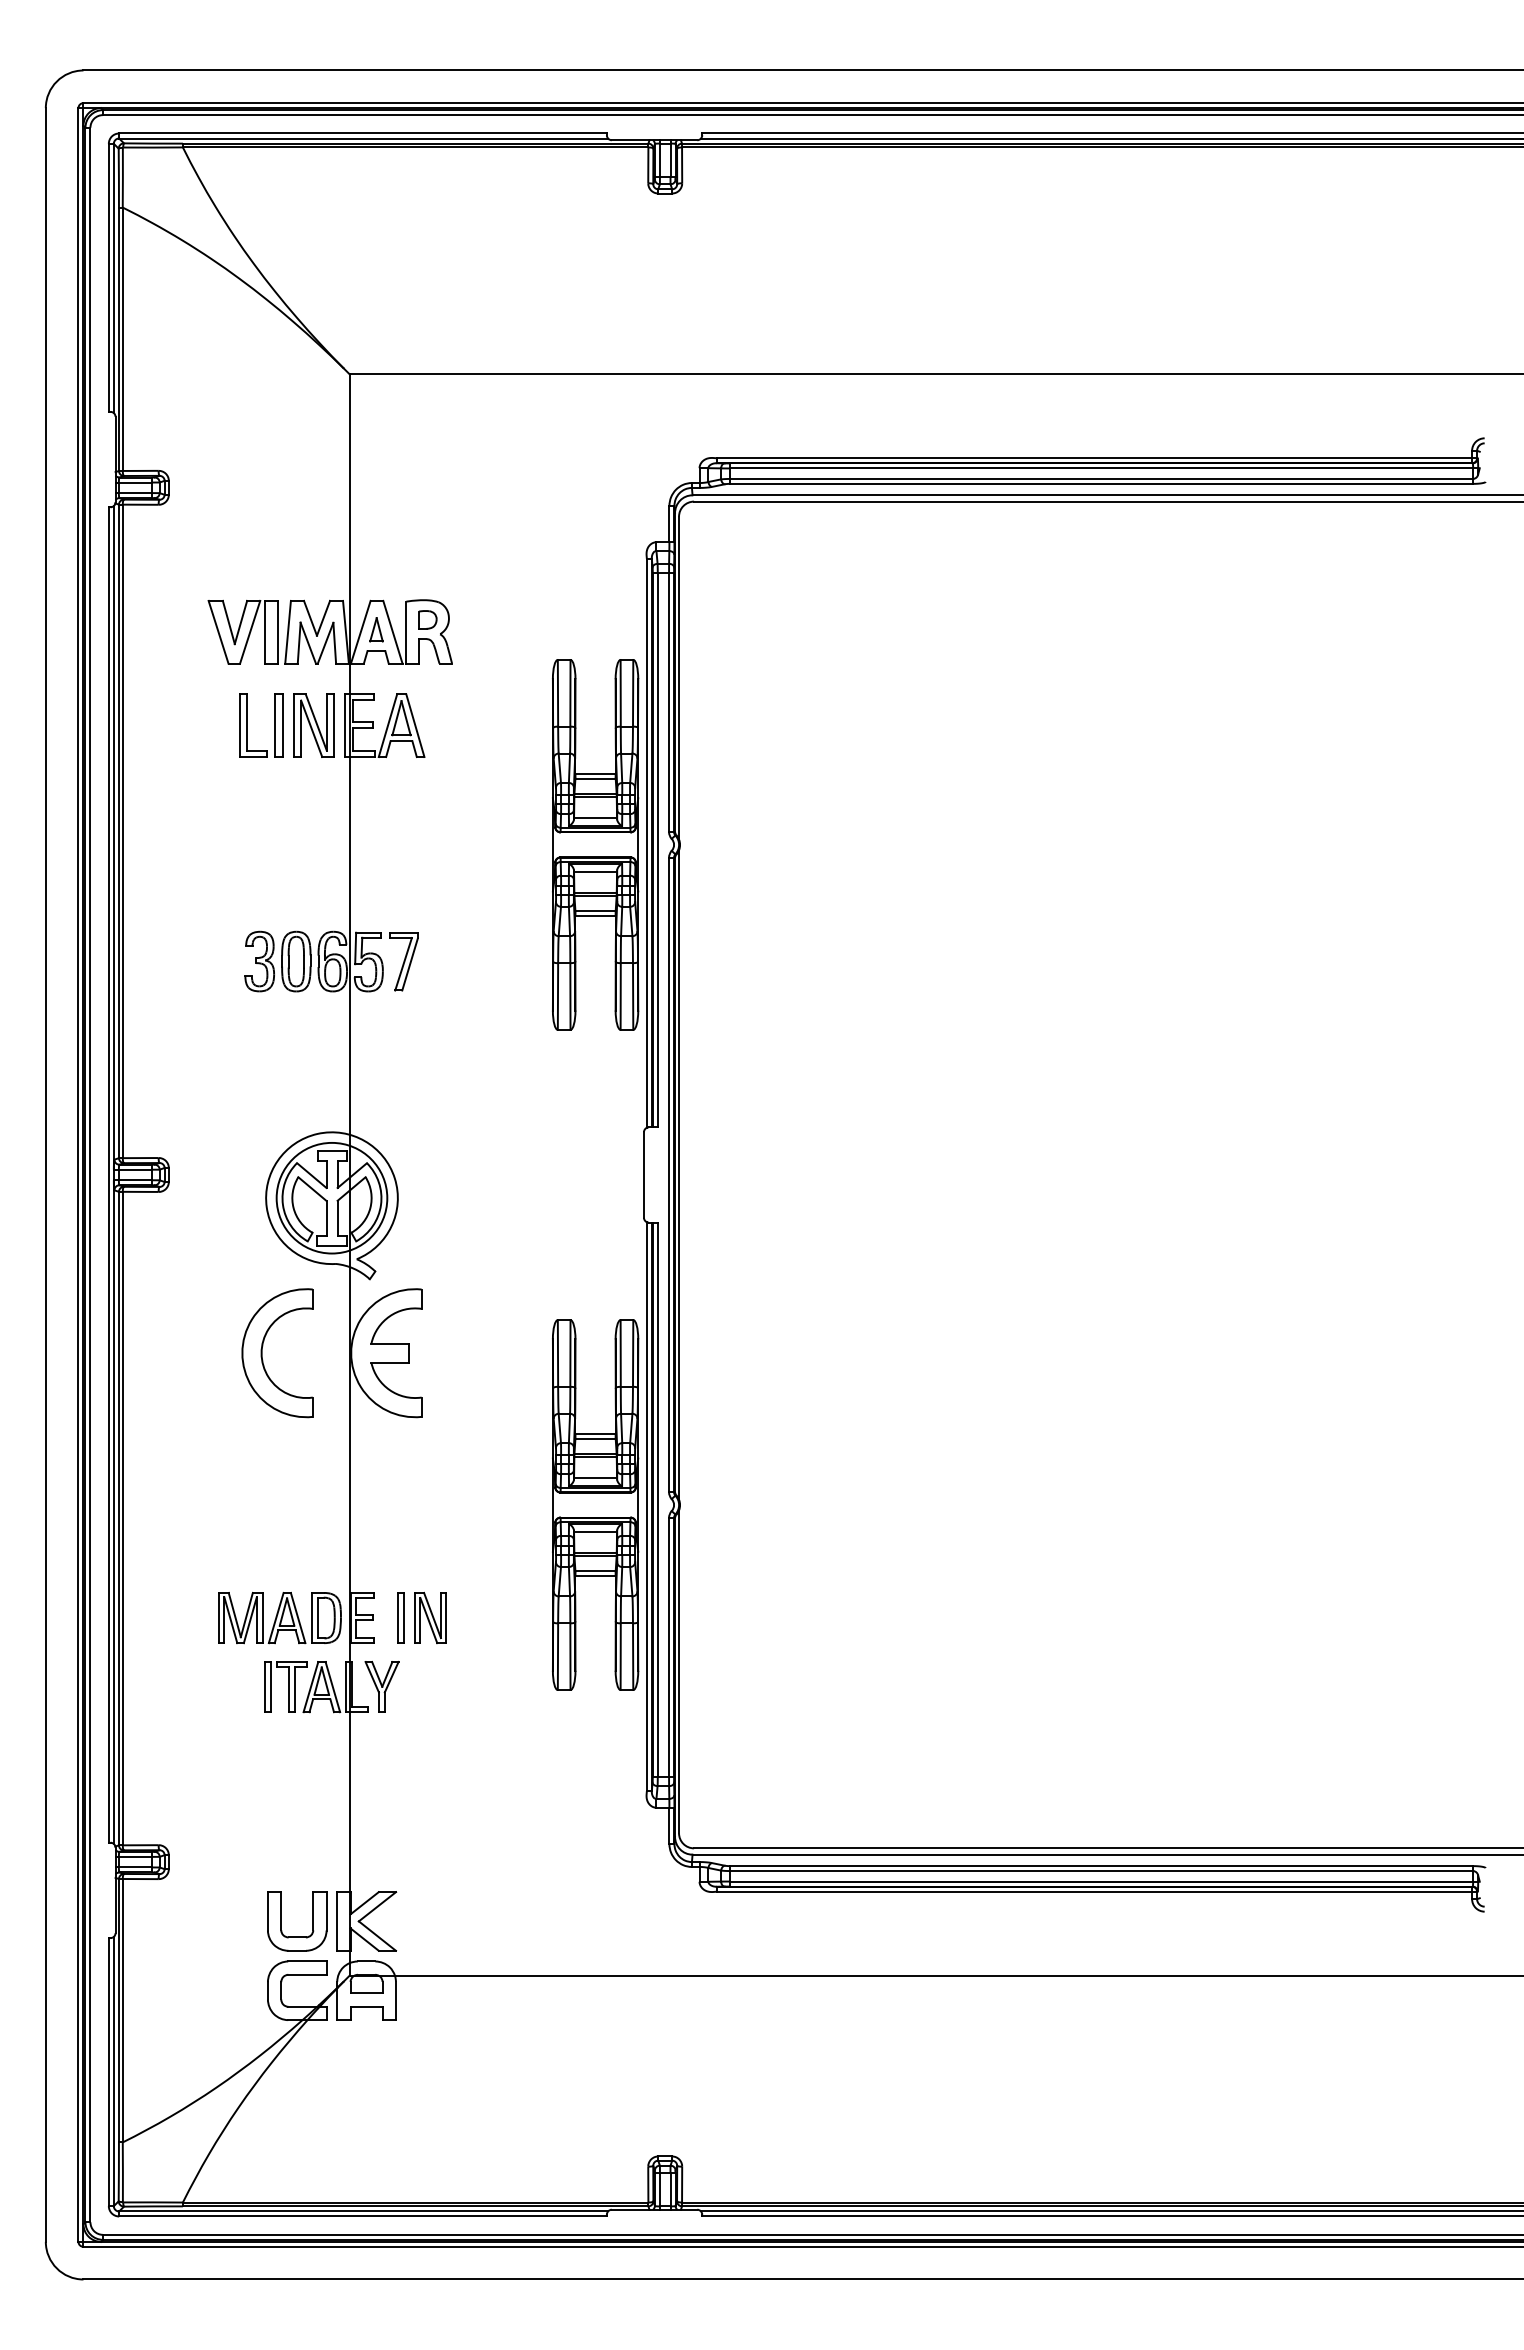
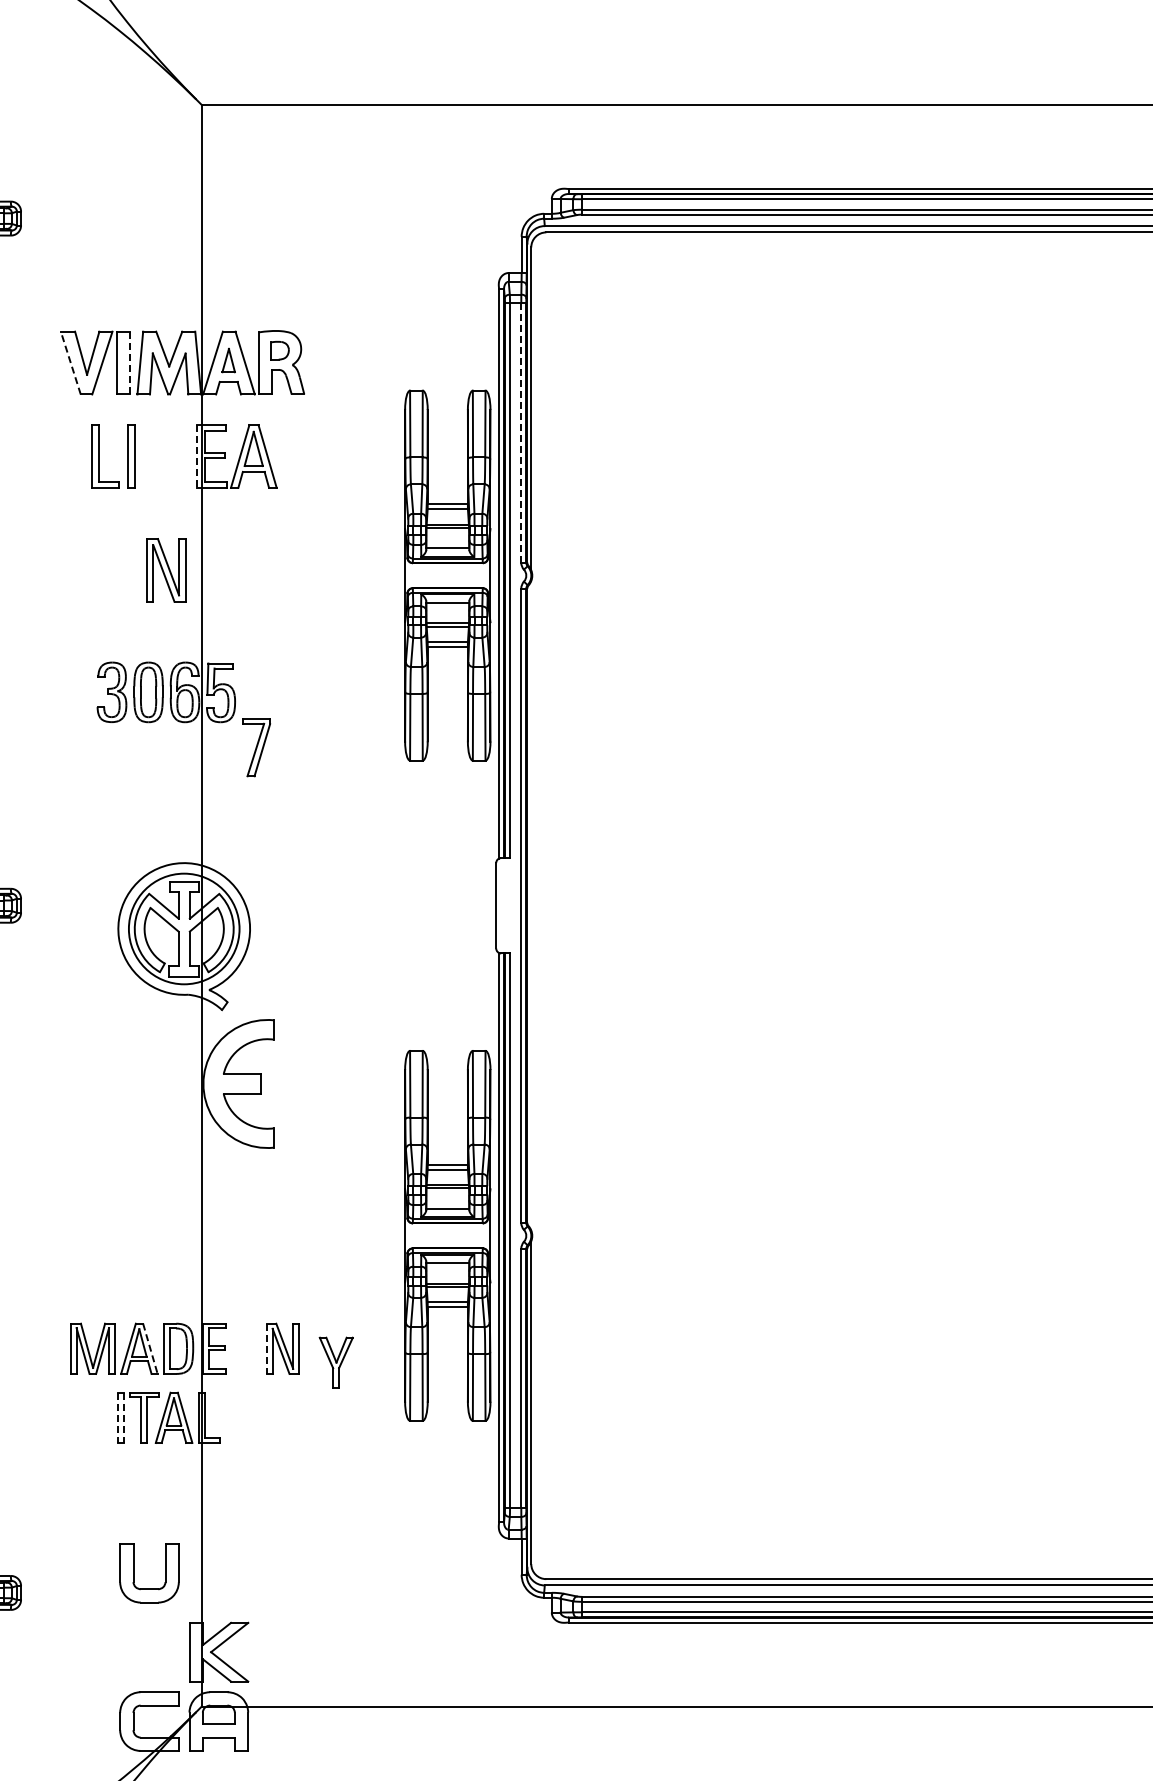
line: (218, 632) -> (70, 363), solid -> dashed
line: (278, 632) -> (130, 363), solid -> dashed
line: (669, 702) -> (521, 433), solid -> dashed
part: (313, 725) -> (165, 570), moved
line: (345, 726) -> (197, 457), solid -> dashed
part: (403, 961) -> (255, 747), moved
line: (679, 1174) -> (531, 905), removed
part: (262, 1353) -> (114, 1084), removed
part: (400, 1617) -> (252, 1348), removed
line: (298, 1618) -> (150, 1349), solid -> dashed
line: (414, 1618) -> (266, 1349), solid -> dashed
part: (381, 1686) -> (335, 1362), moved
line: (265, 1687) -> (117, 1418), solid -> dashed
line: (271, 1687) -> (123, 1418), solid -> dashed
part: (312, 1921) -> (164, 1573), moved

